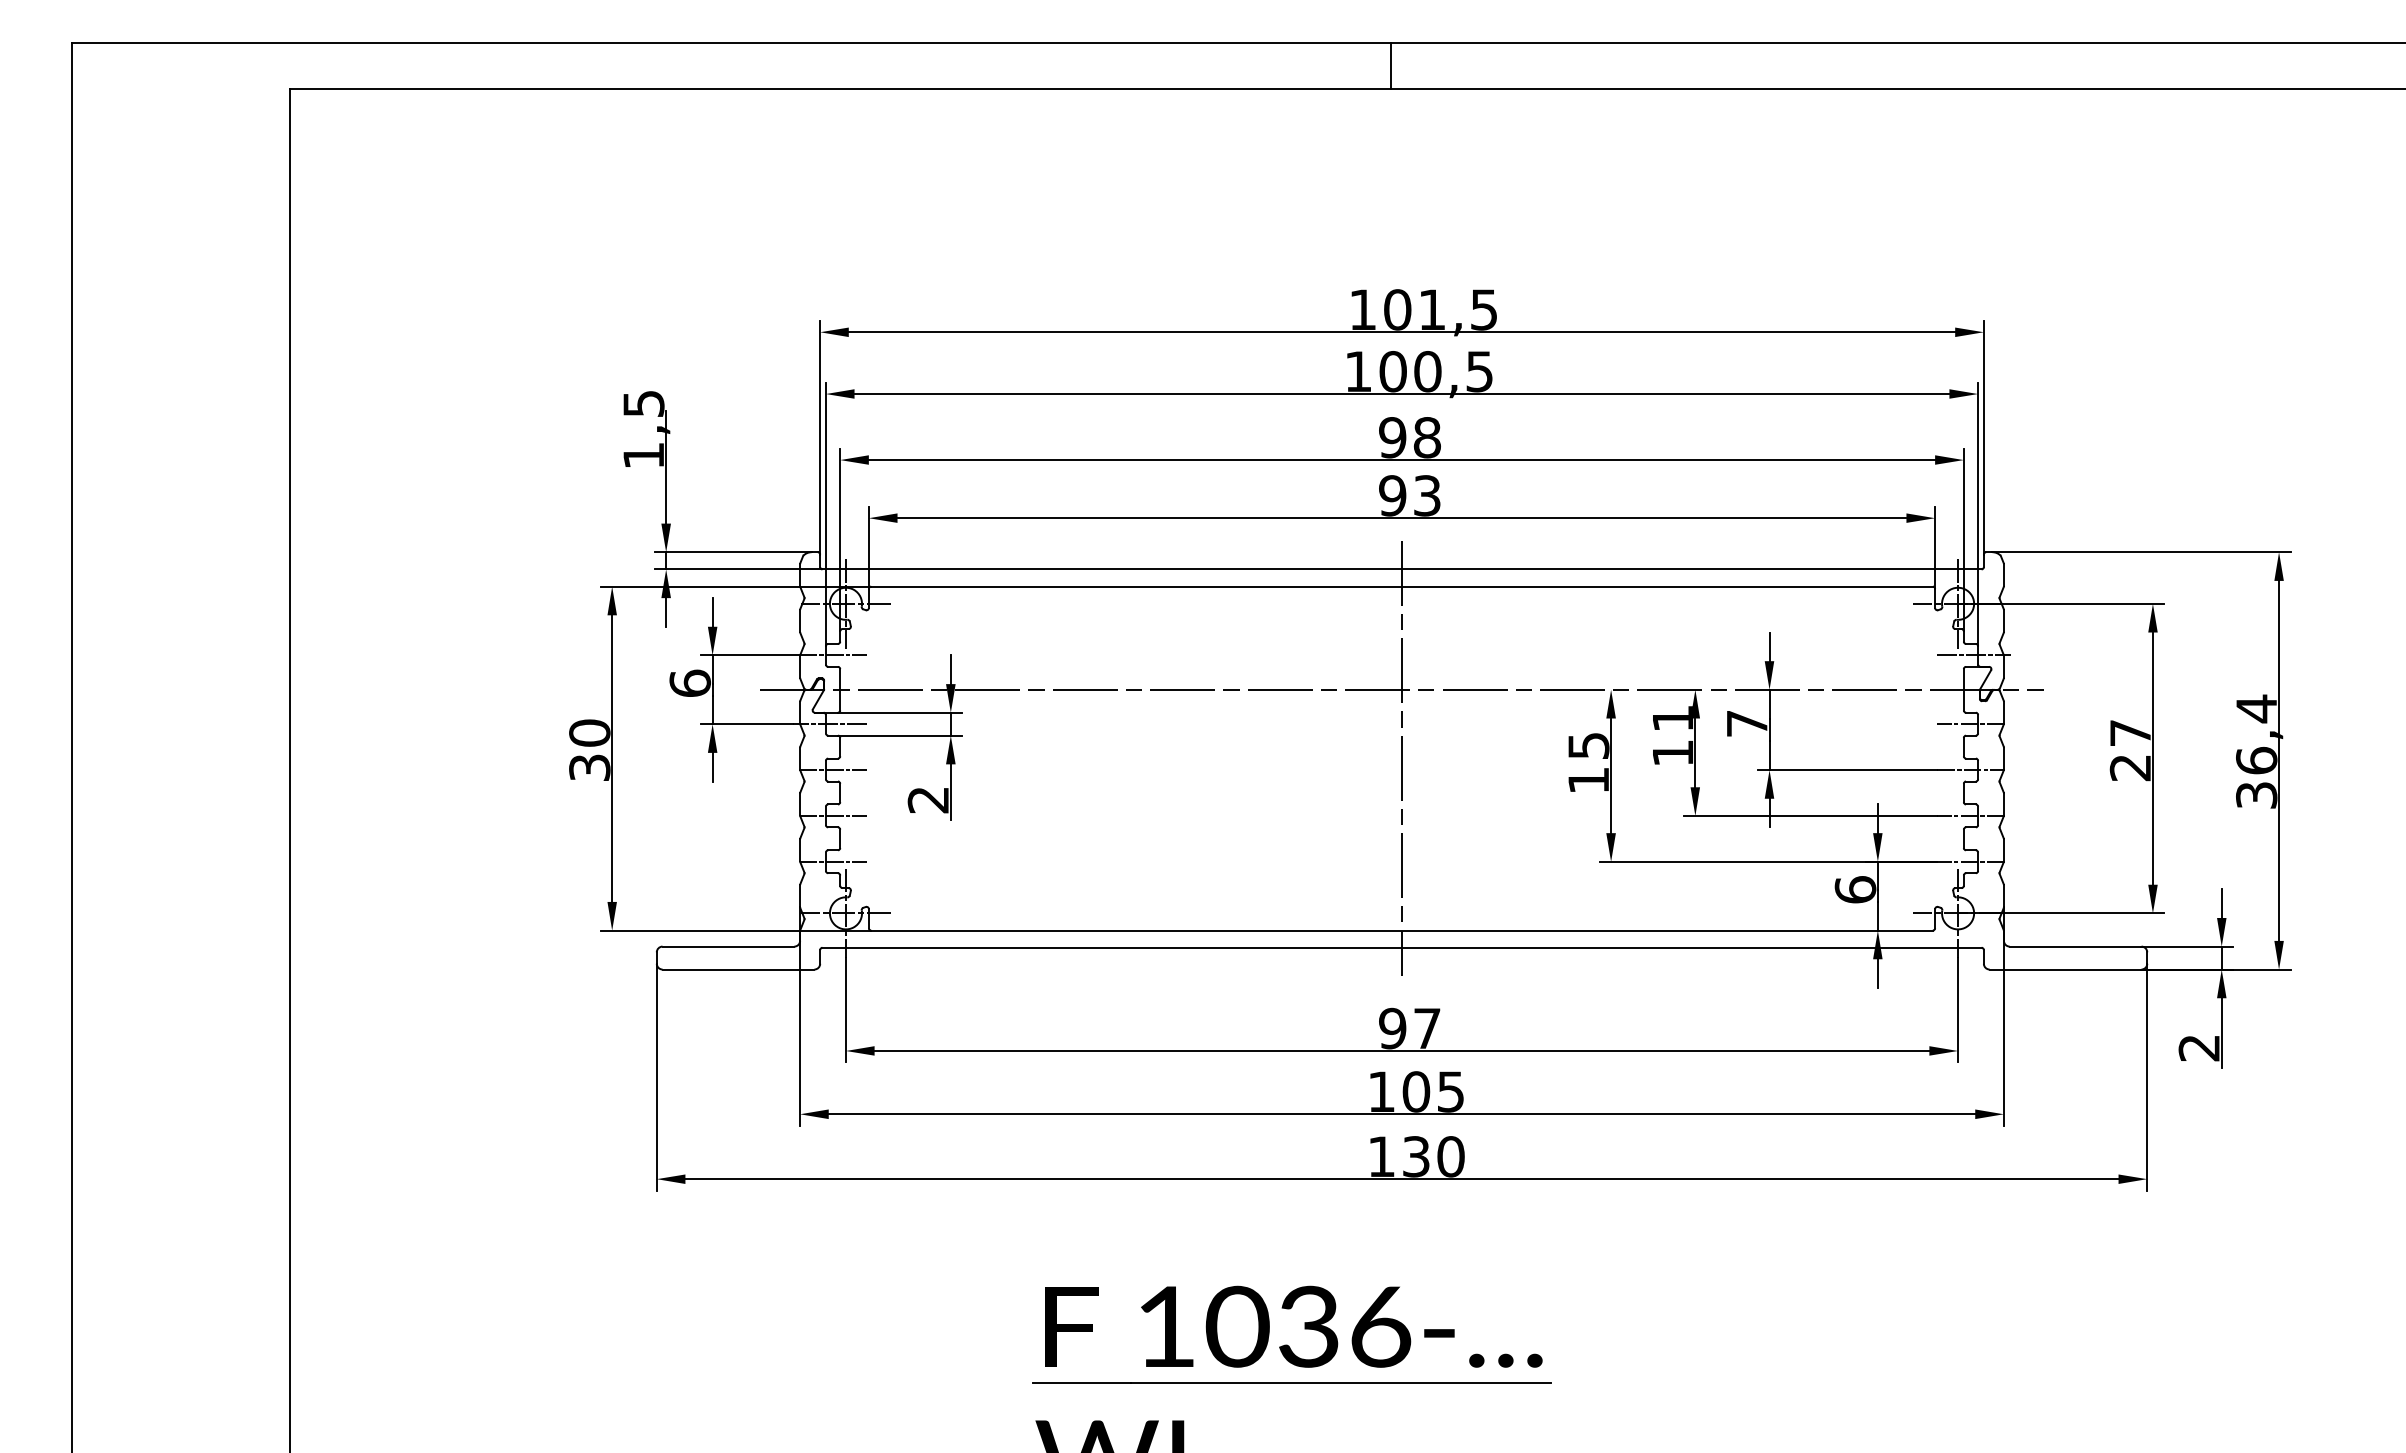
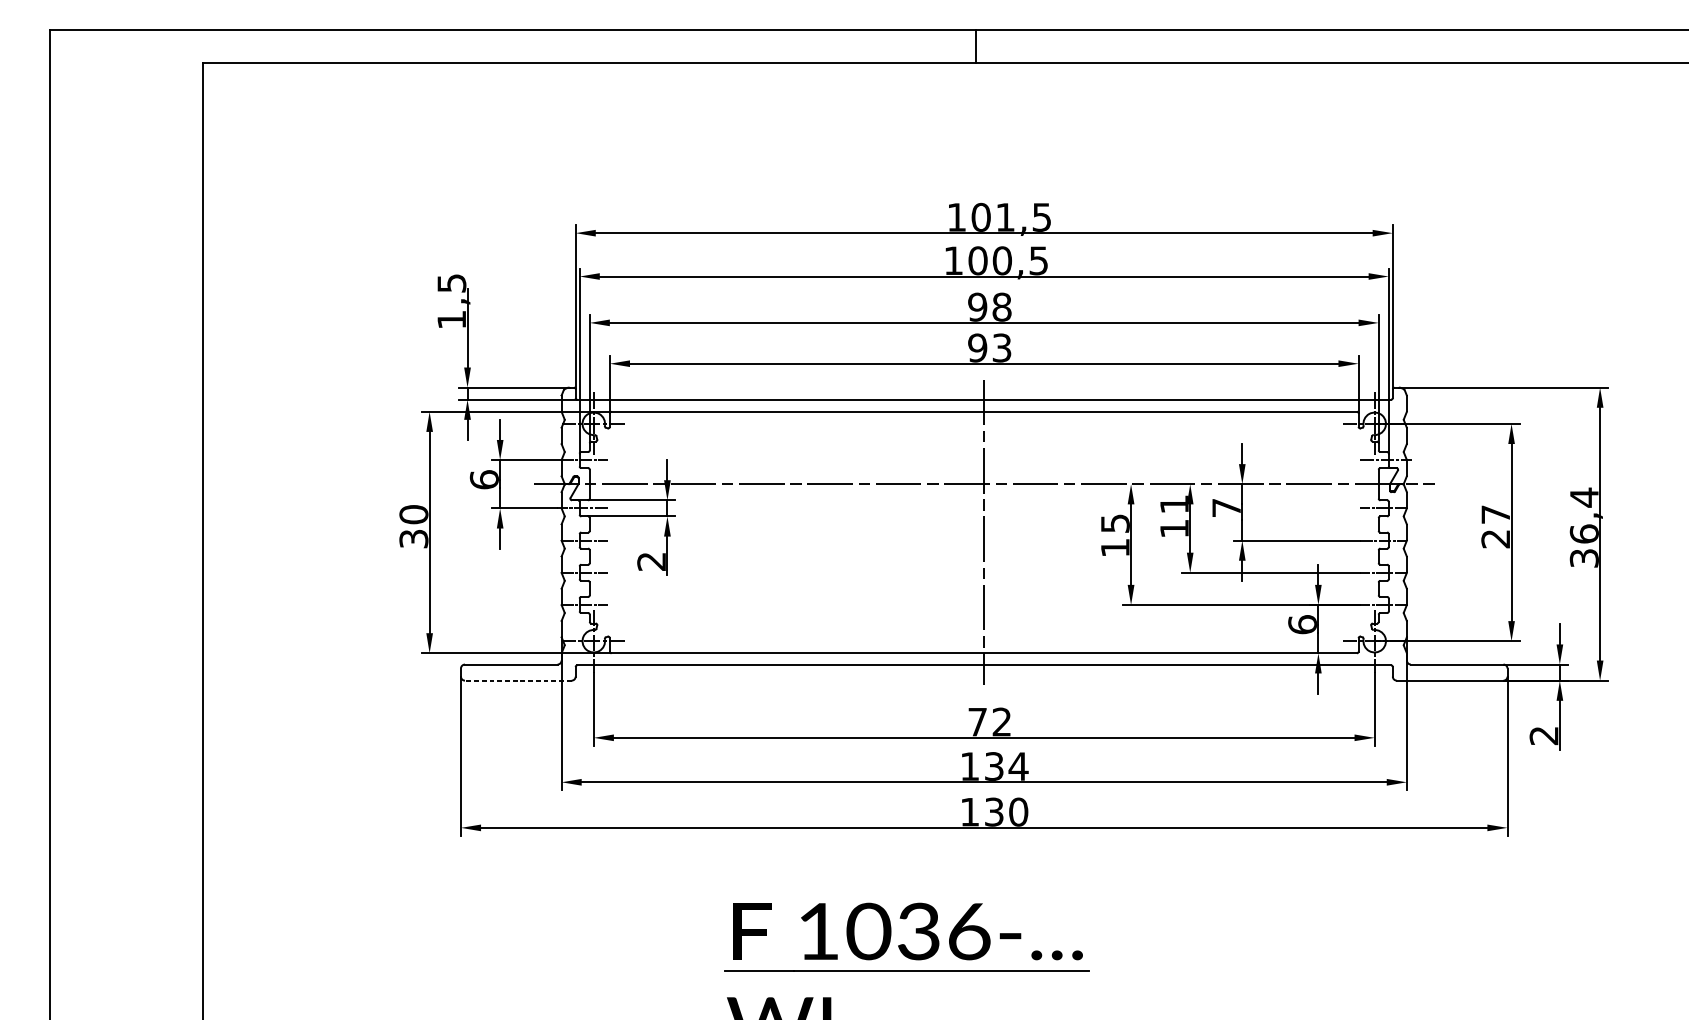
line: (738, 969) -> (518, 680), solid -> dashed
text: (1409, 1028) -> (989, 722), 97 -> 72
text: (1433, 1091) -> (1006, 766), 105 -> 134

